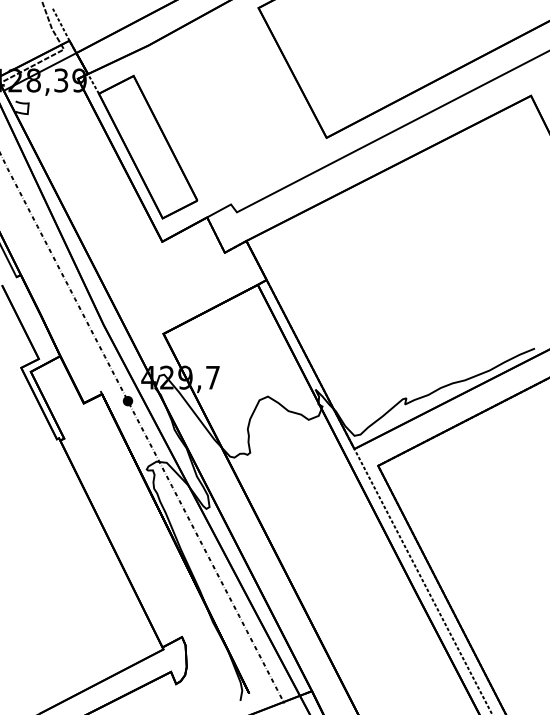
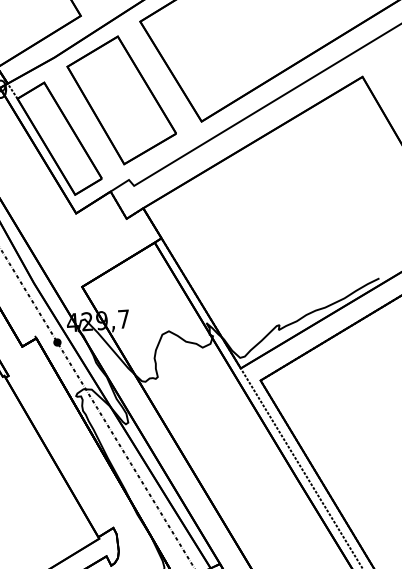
part: (228, 104) -> (121, 100), added

